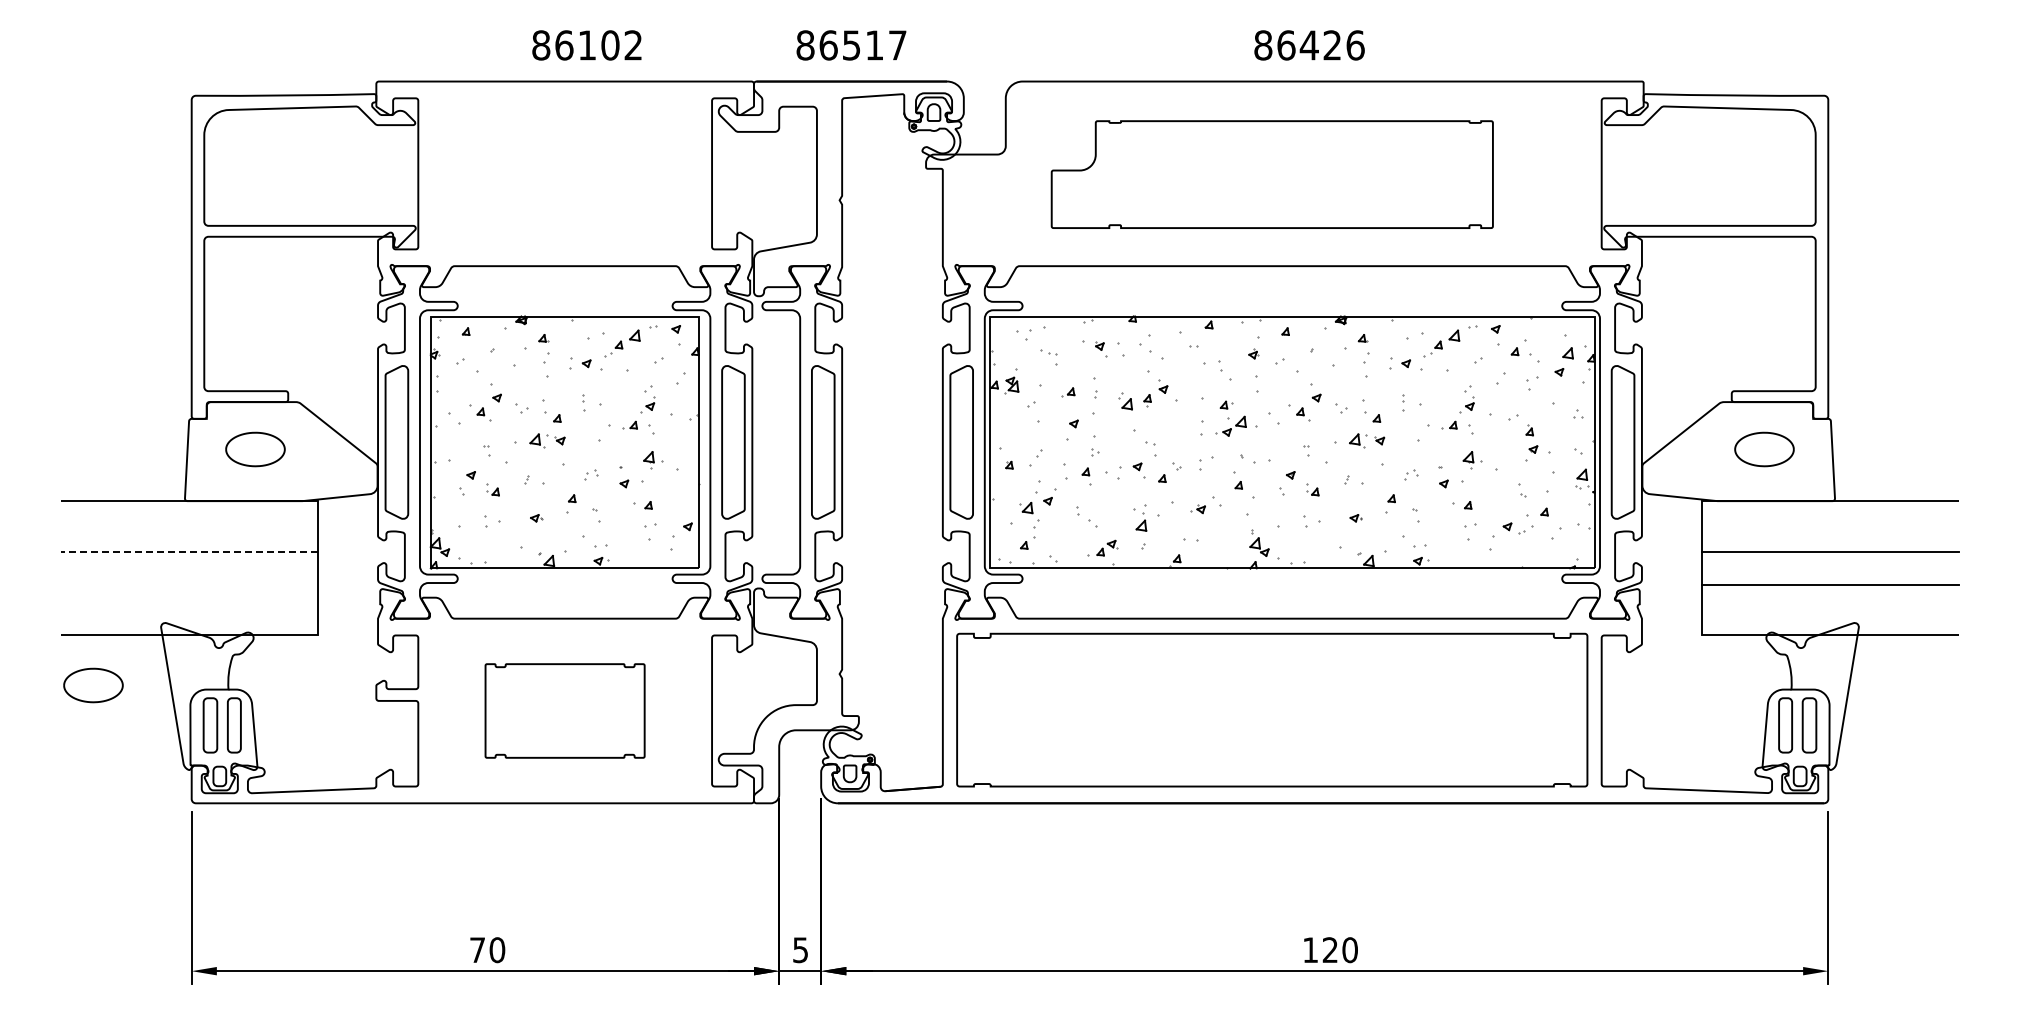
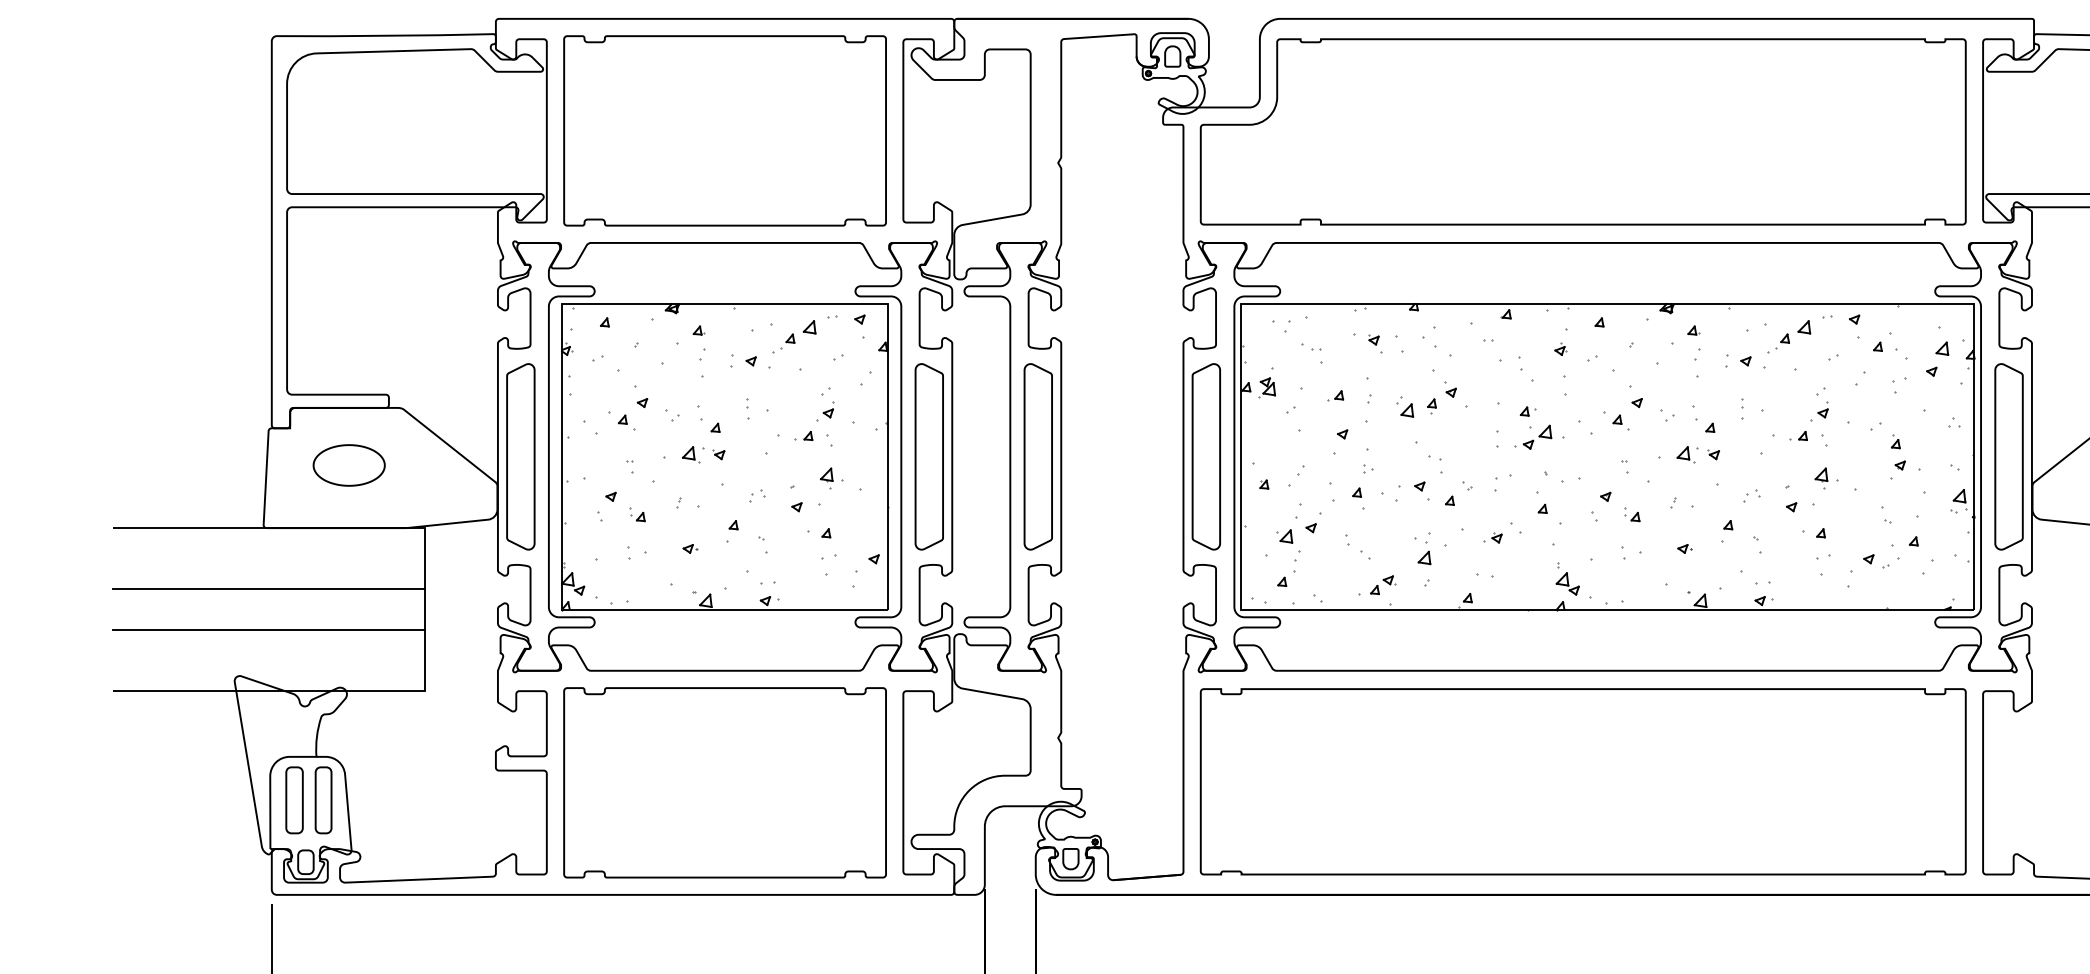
part: (564, 173) -> (724, 130), added
part: (1272, 174) -> (1583, 131), size x1.43
line: (189, 551) -> (269, 589), dashed -> solid
line: (188, 585) -> (267, 630), added
part: (93, 685) -> (152, 751), removed
part: (564, 710) -> (724, 782), size x1.67

